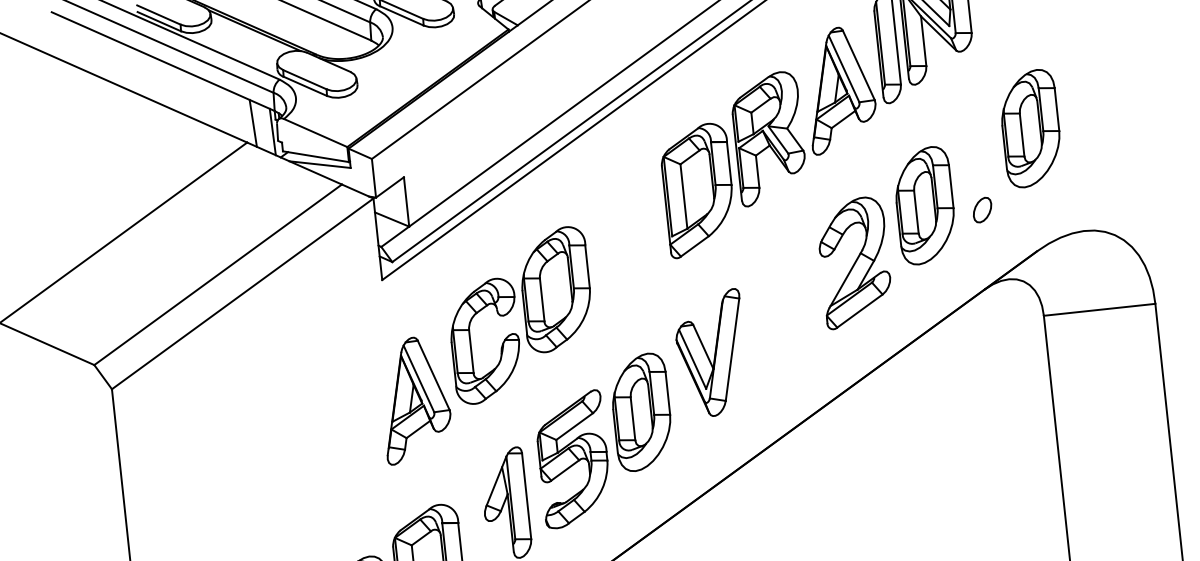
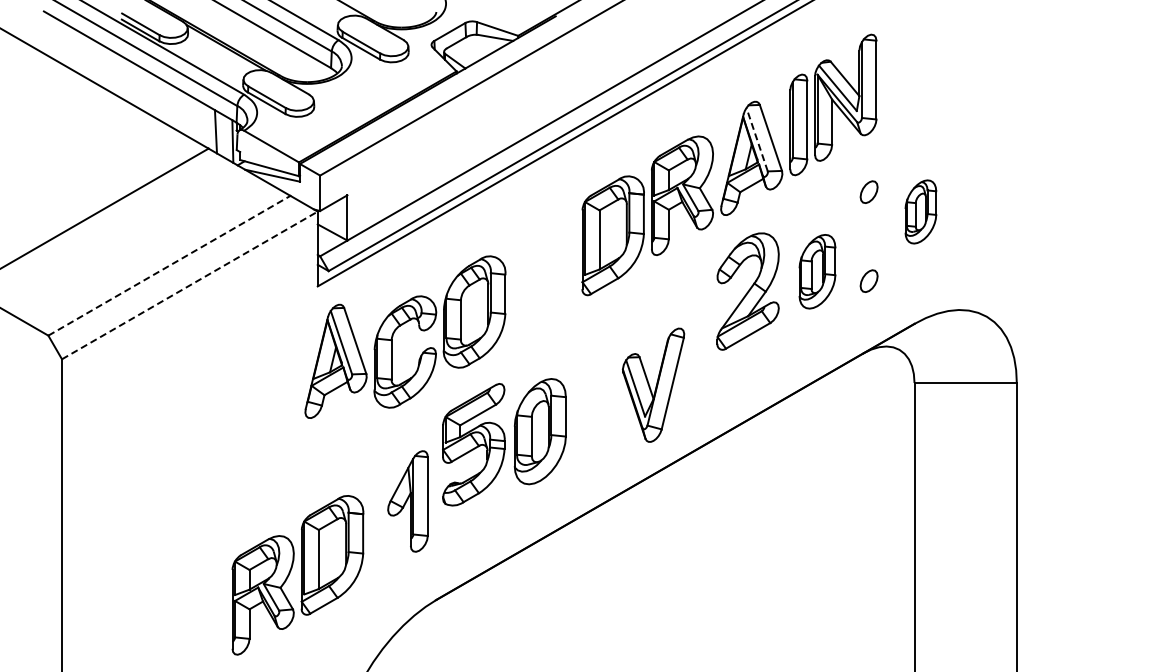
line: (844, 68) -> (757, 139), solid -> dashed
part: (971, 112) -> (868, 191), added
part: (1030, 128) -> (920, 211), size x0.6
part: (925, 205) -> (817, 271), size x0.7
part: (854, 262) -> (747, 291), moved
line: (218, 274) -> (169, 265), solid -> dashed
line: (242, 293) -> (189, 285), solid -> dashed
part: (711, 352) -> (653, 384), moved
part: (414, 399) -> (335, 360), moved
part: (573, 459) -> (473, 444), moved

